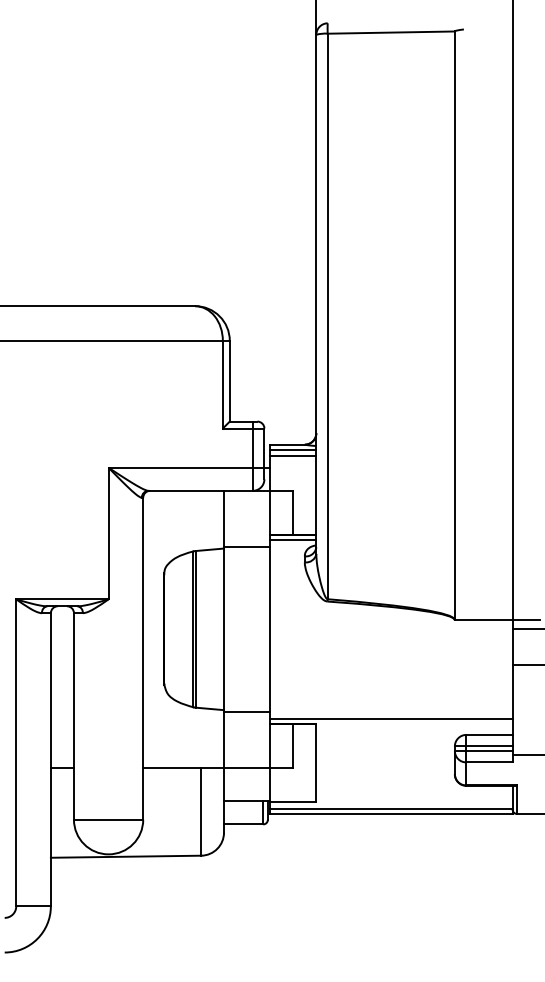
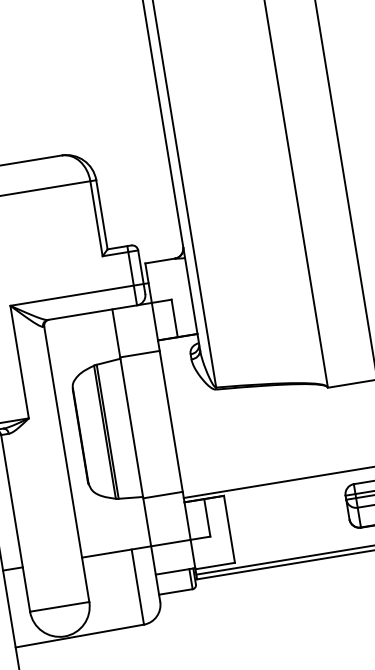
line: (293, 450) -> (166, 265), removed
line: (293, 456) -> (166, 270), removed
line: (293, 539) -> (178, 341), removed

